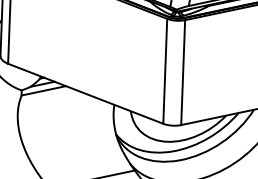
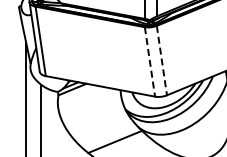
line: (165, 72) -> (150, 62), solid -> dashed
line: (182, 73) -> (161, 61), solid -> dashed

